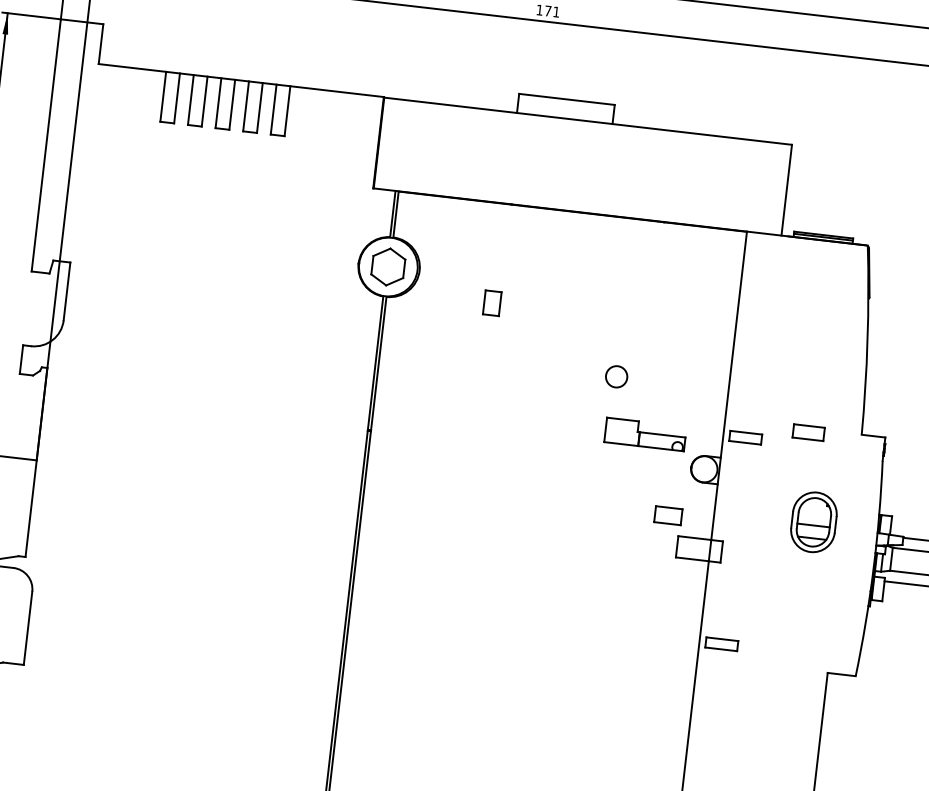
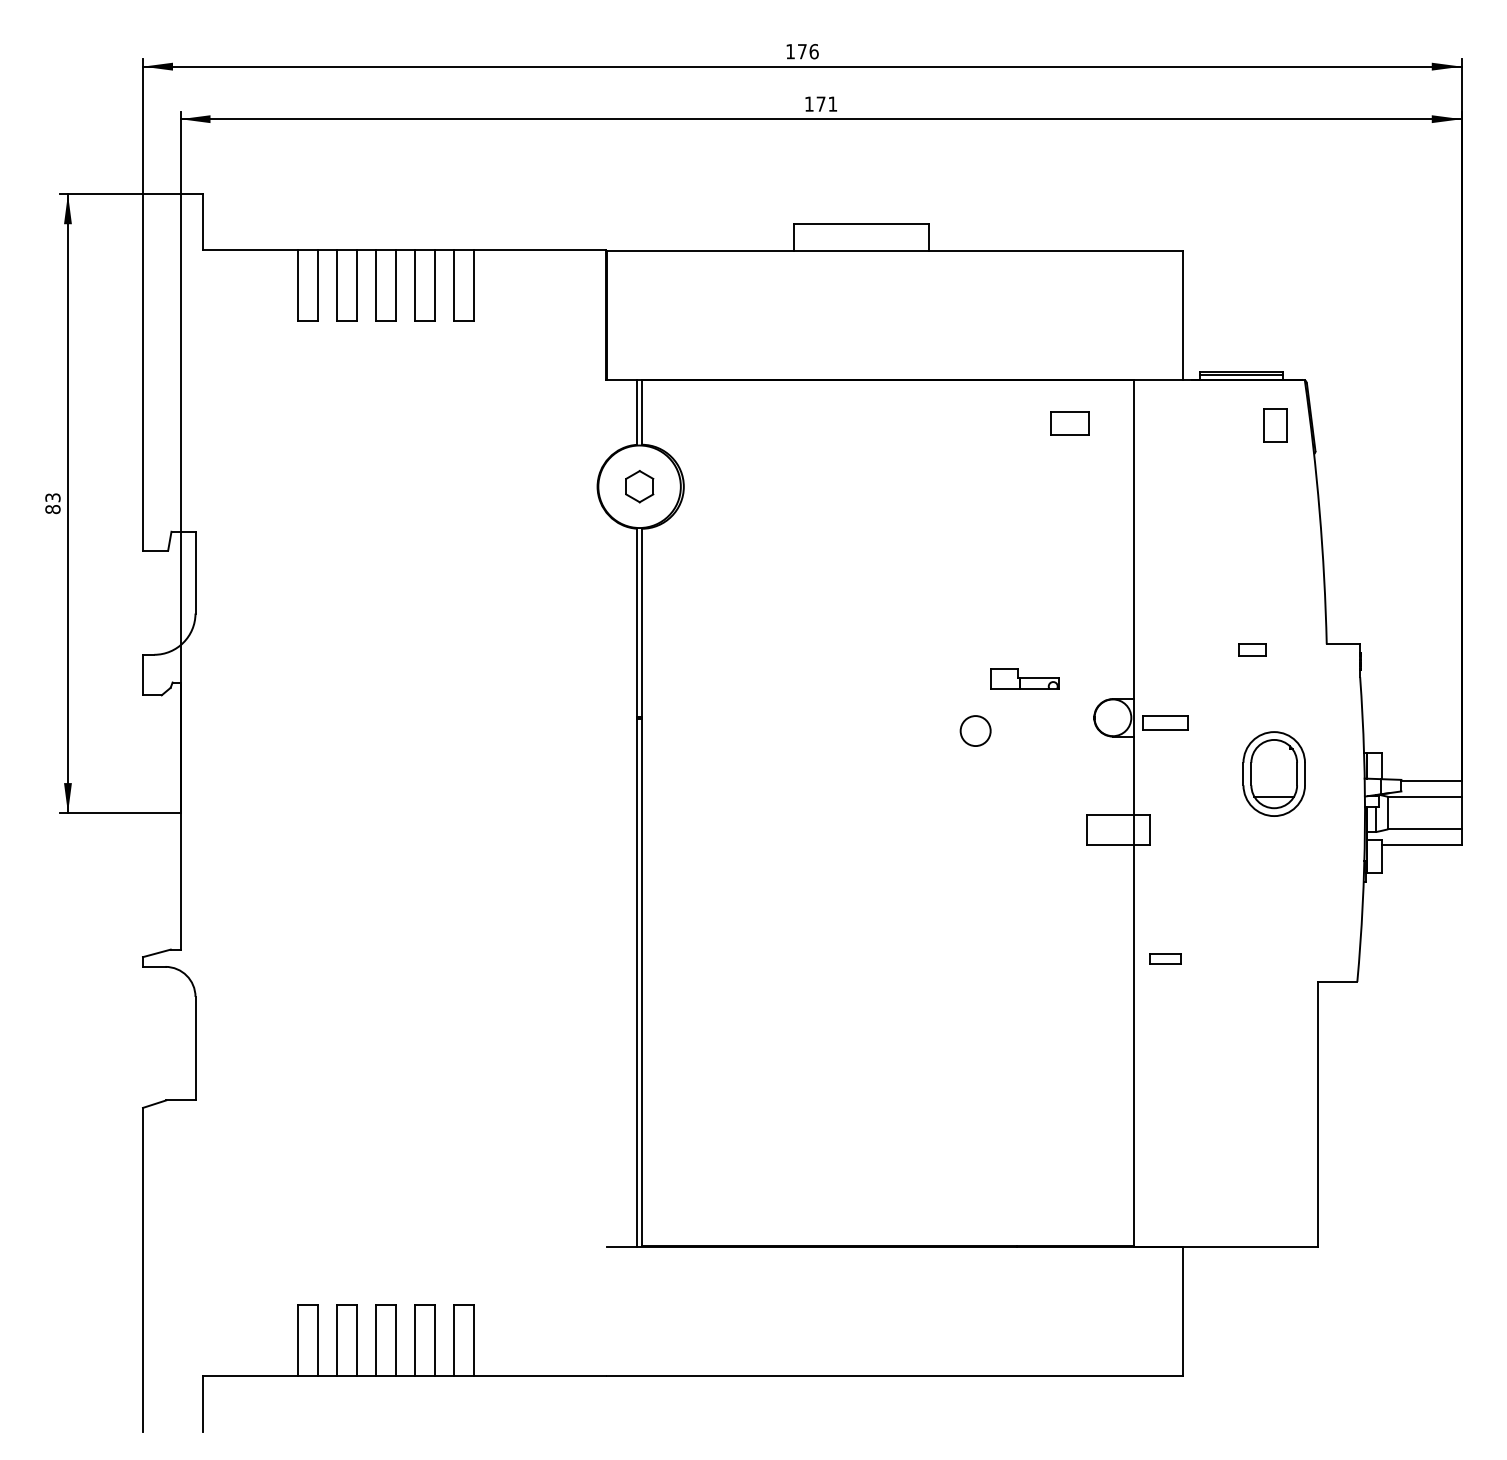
part: (388, 266) -> (639, 486), size x0.6
part: (492, 303) -> (1275, 425), moved
circle: (616, 376) -> (975, 730), moved
part: (808, 432) -> (1252, 649), size x0.6
part: (645, 434) -> (1024, 678), size x0.6
part: (745, 437) -> (1165, 722), moved
part: (667, 515) -> (1069, 423), moved
line: (813, 525) -> (1274, 778), removed
part: (721, 643) -> (1165, 958), size x0.7

